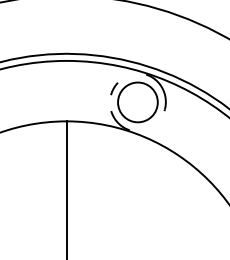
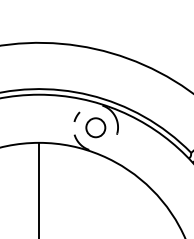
circle: (137, 102) -> (95, 127), size x0.6

